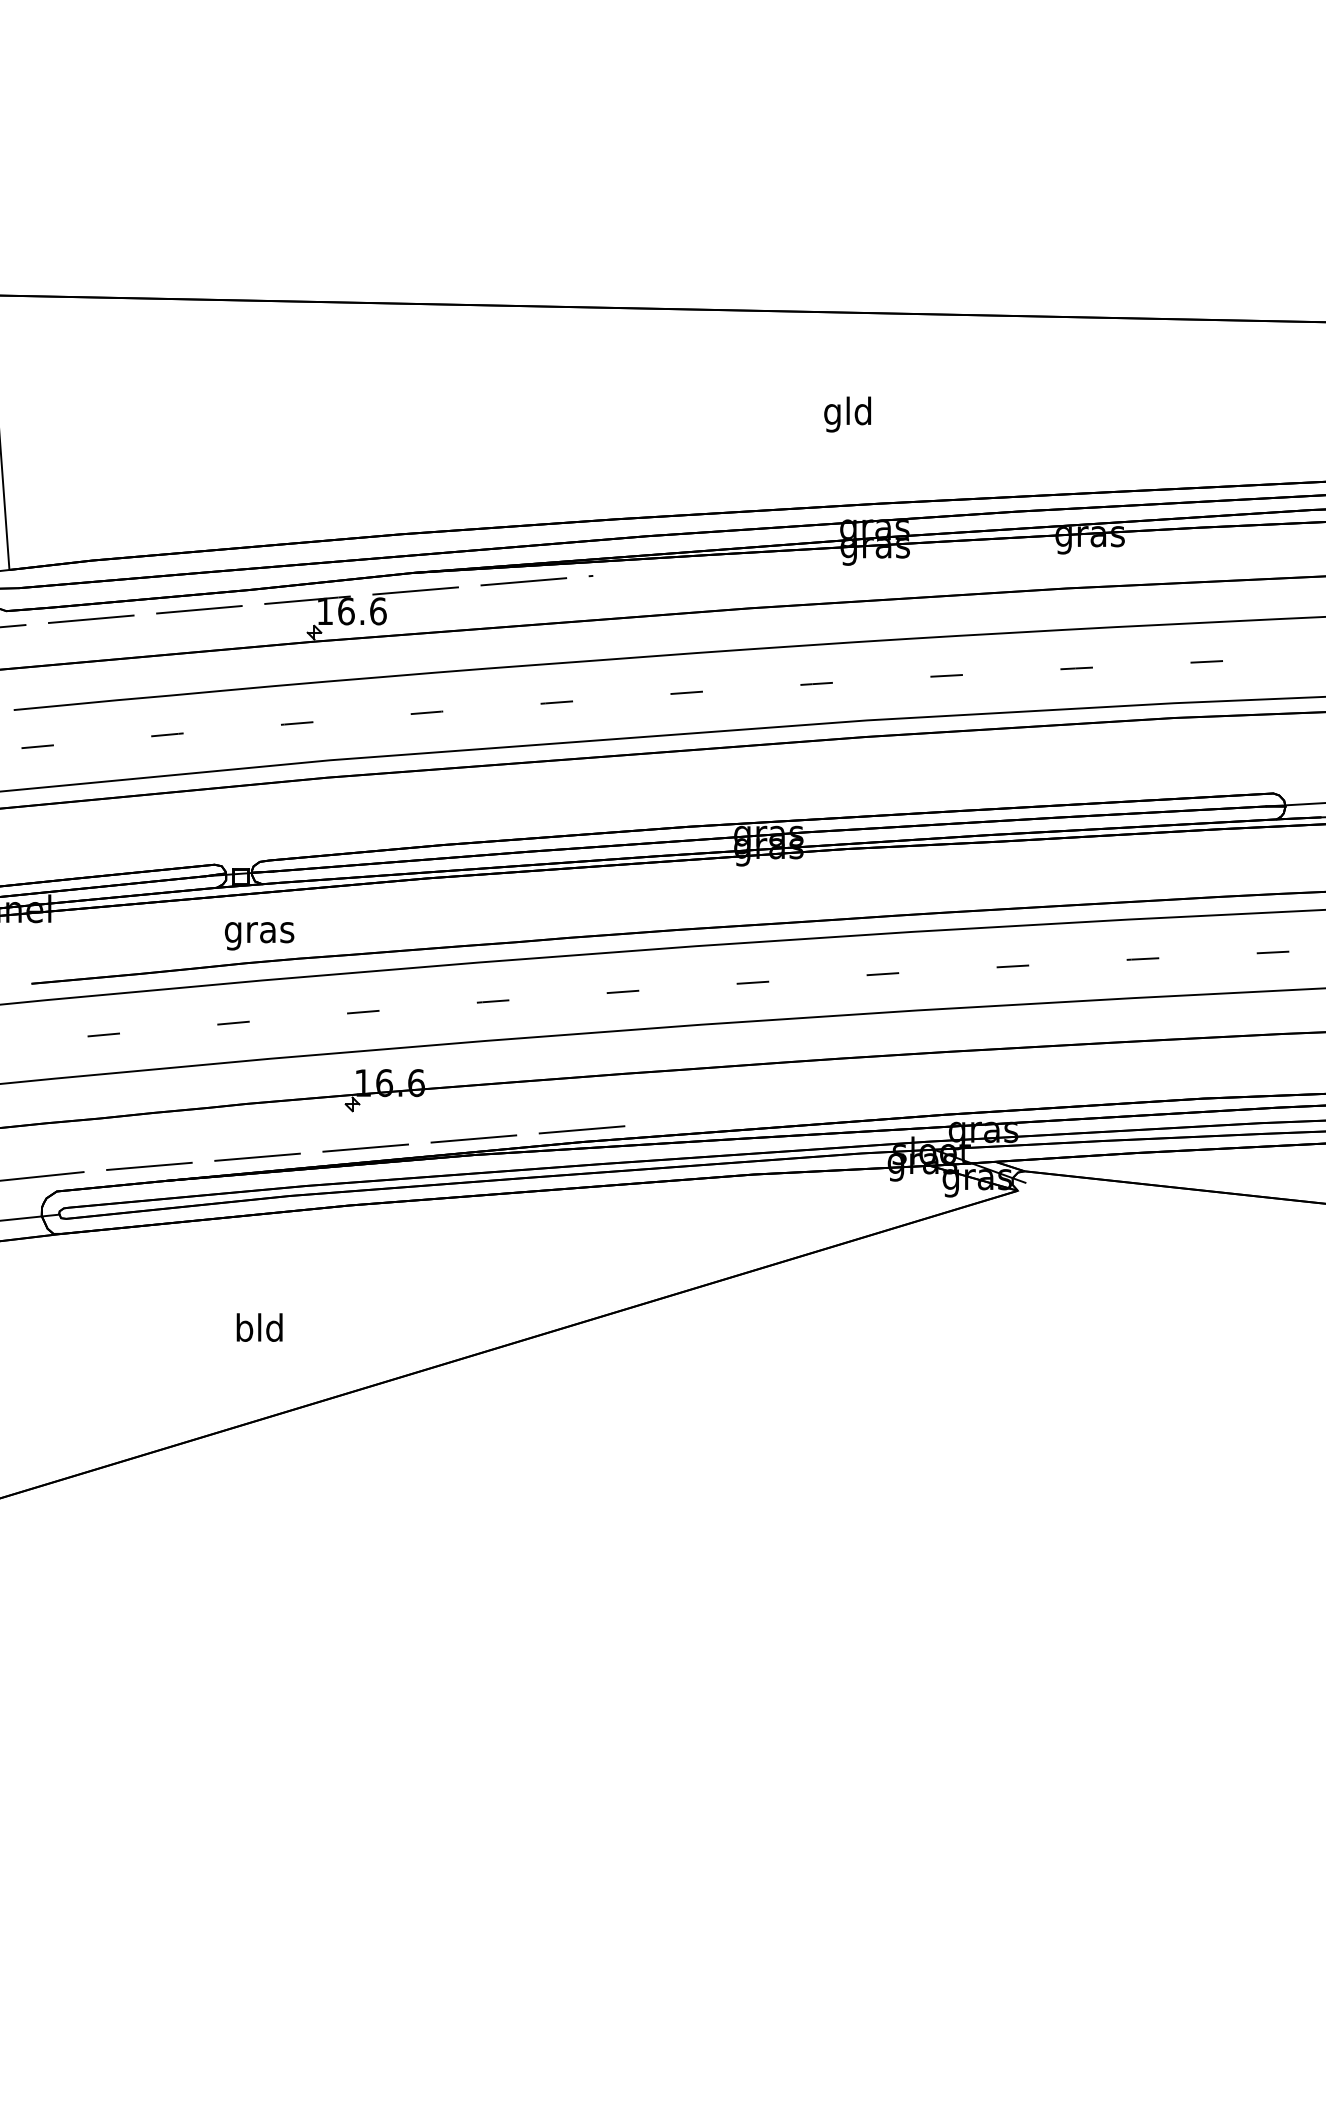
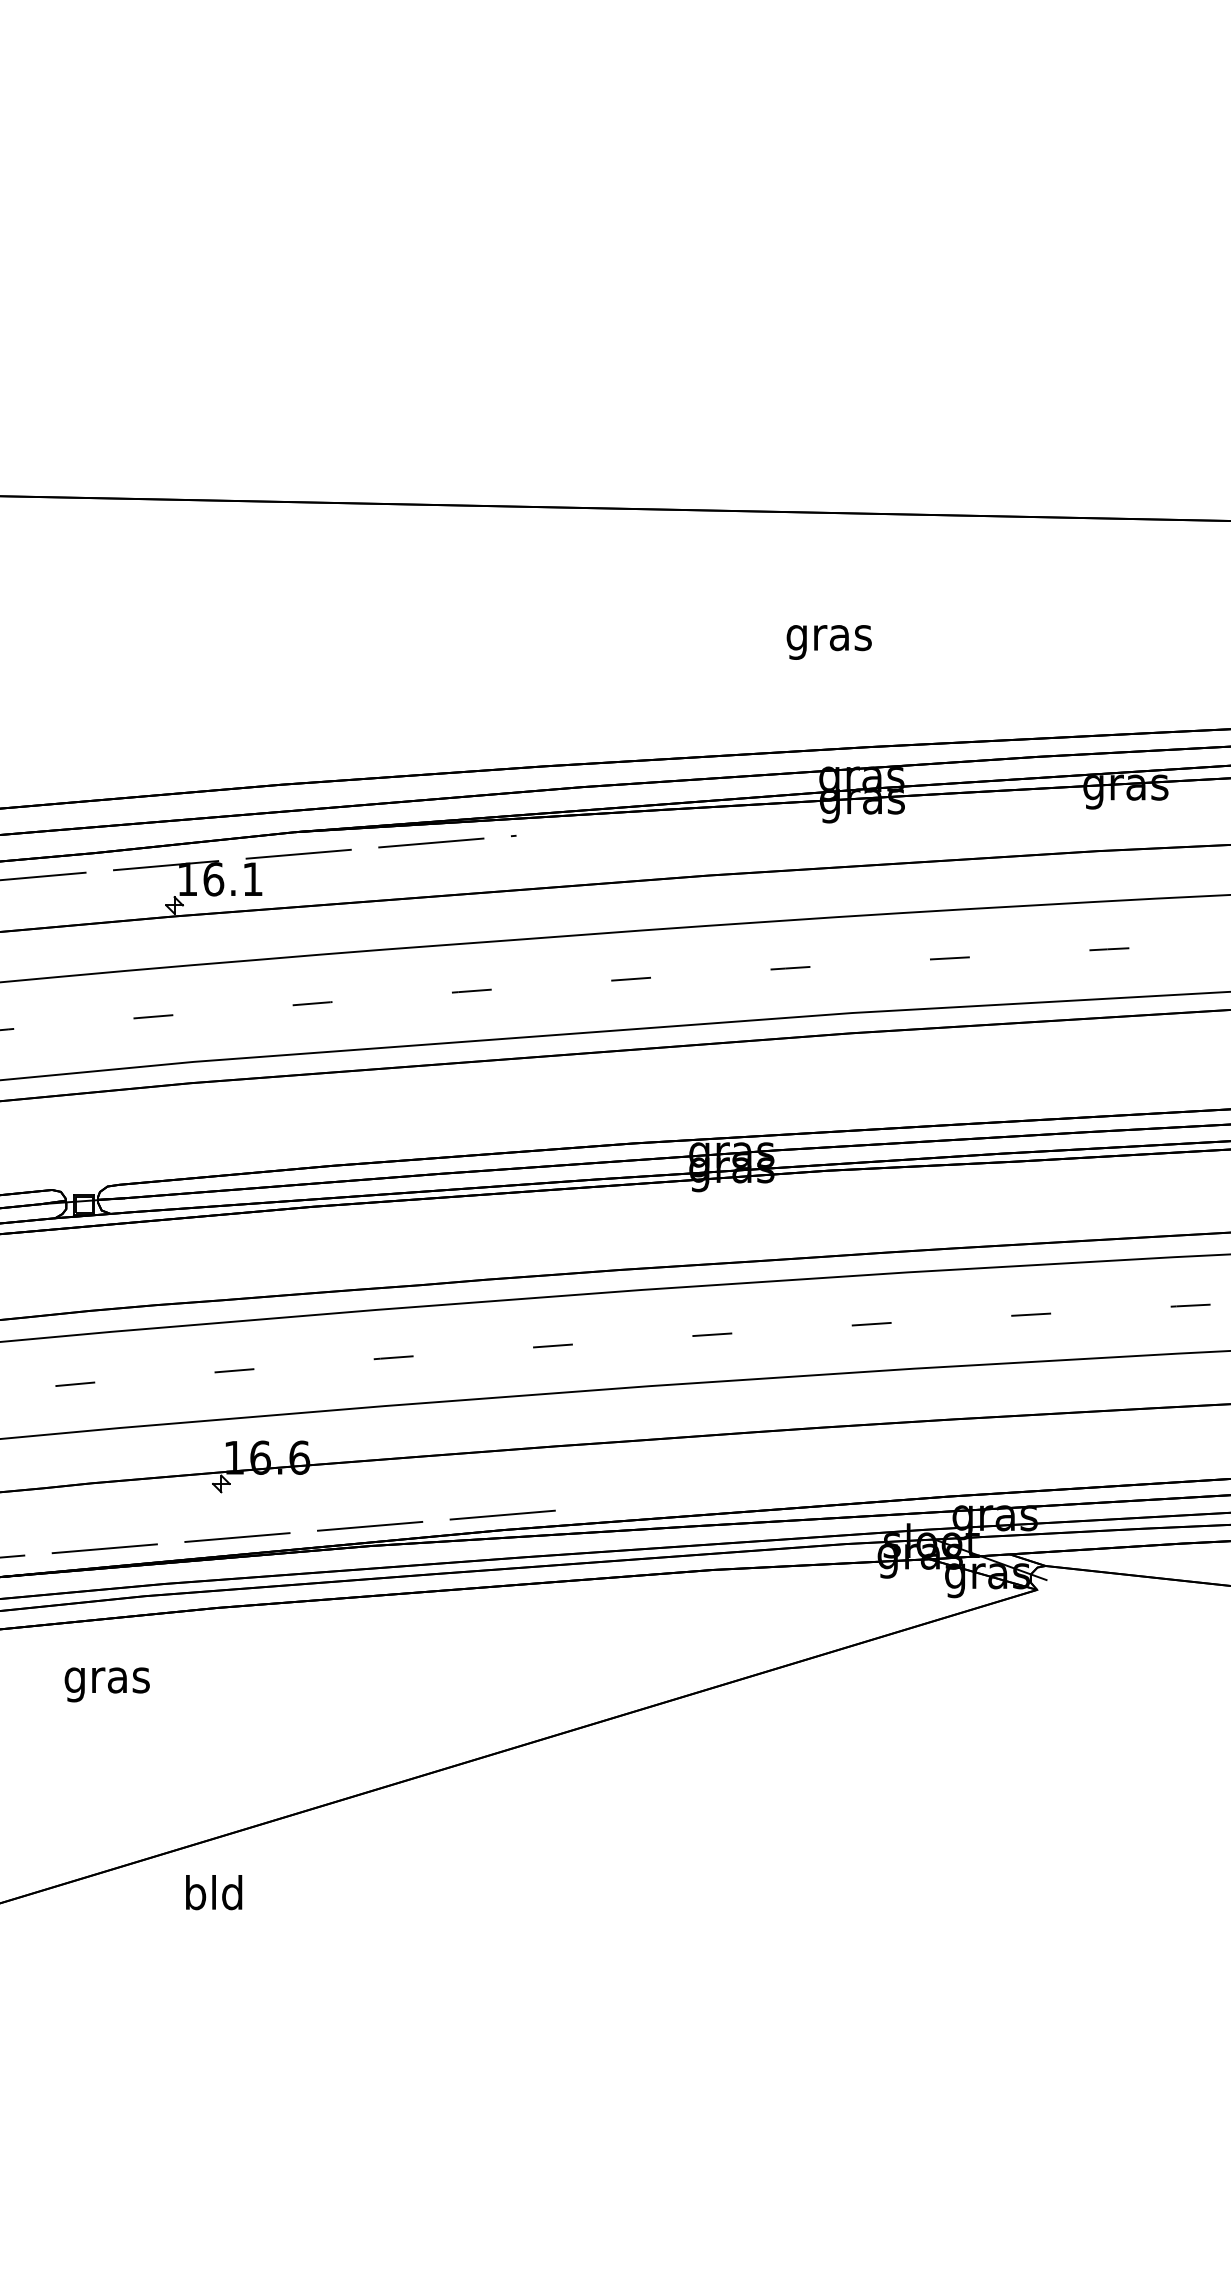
text: (847, 414) -> (828, 637), gld -> gras
text: (378, 611) -> (253, 879), 16.6 -> 16.1
text: (259, 936) -> (107, 1685), moved
text: (259, 1327) -> (213, 1892), moved

